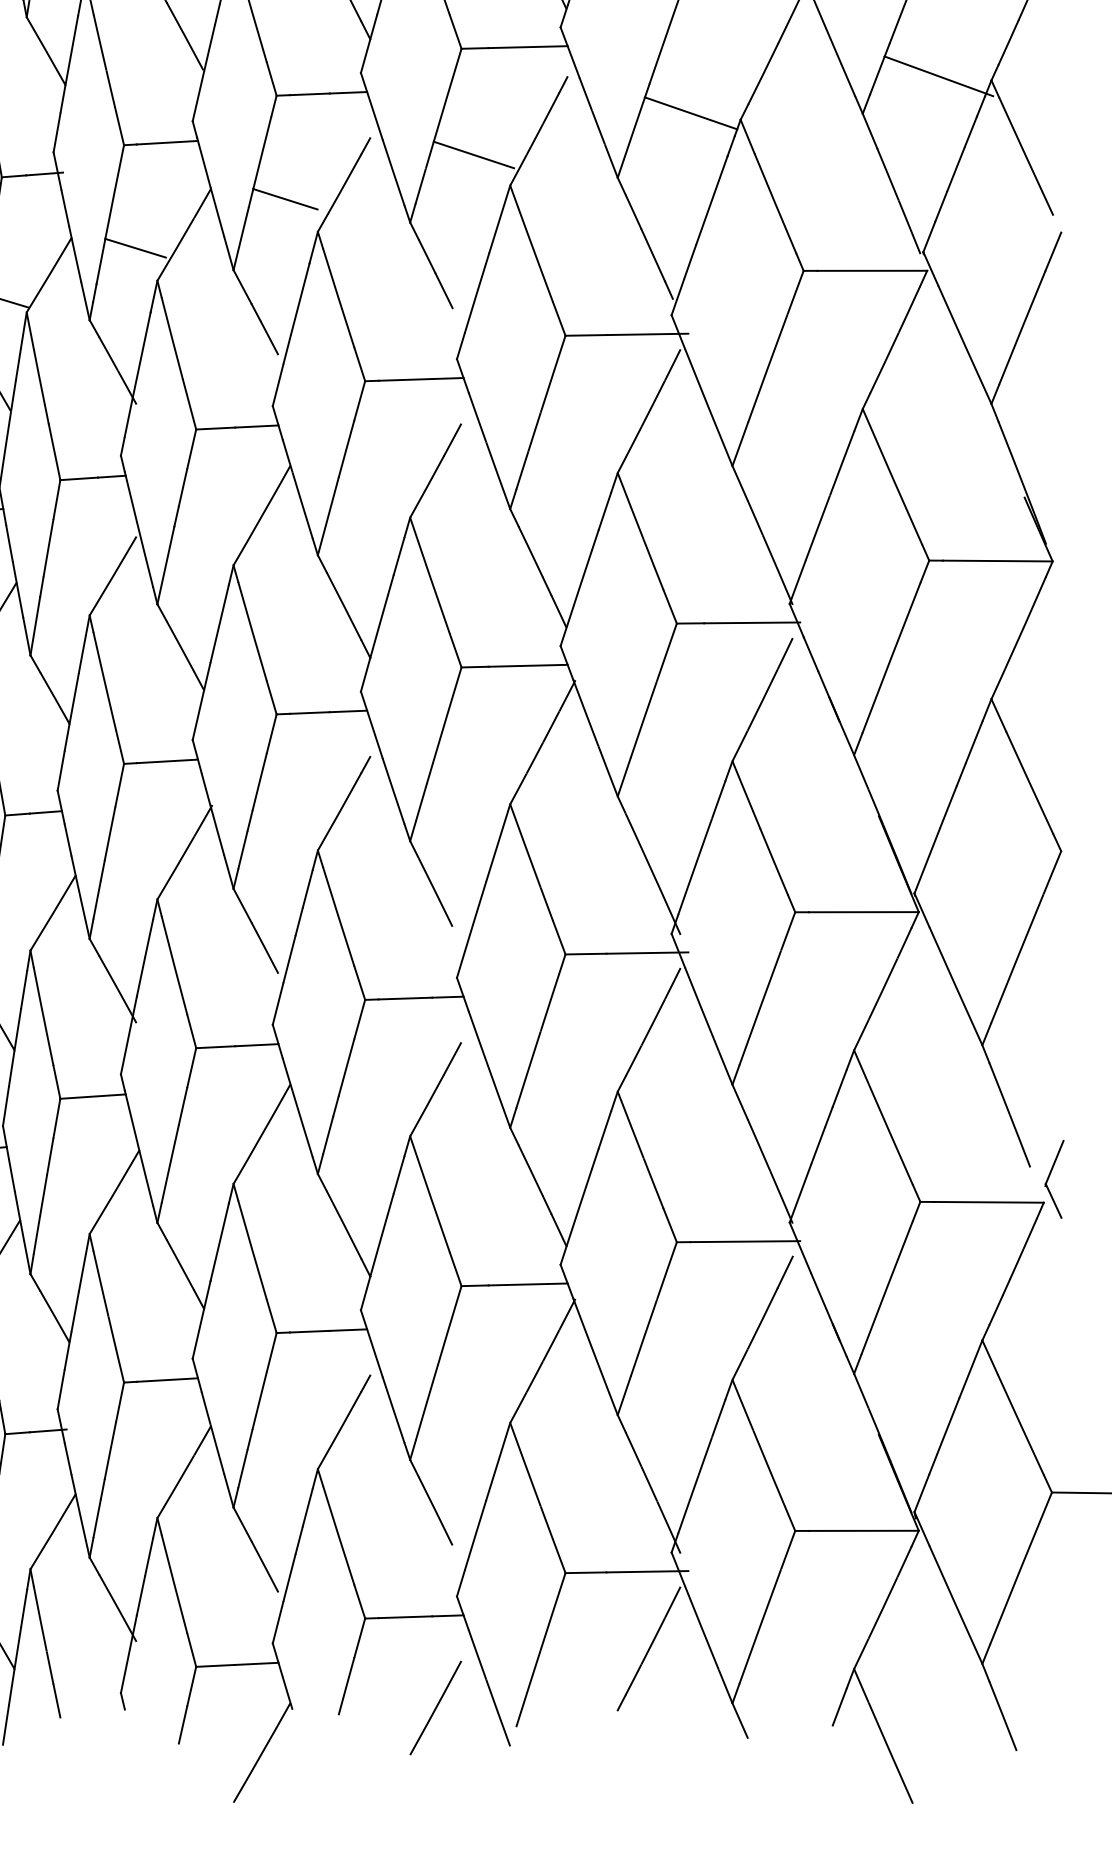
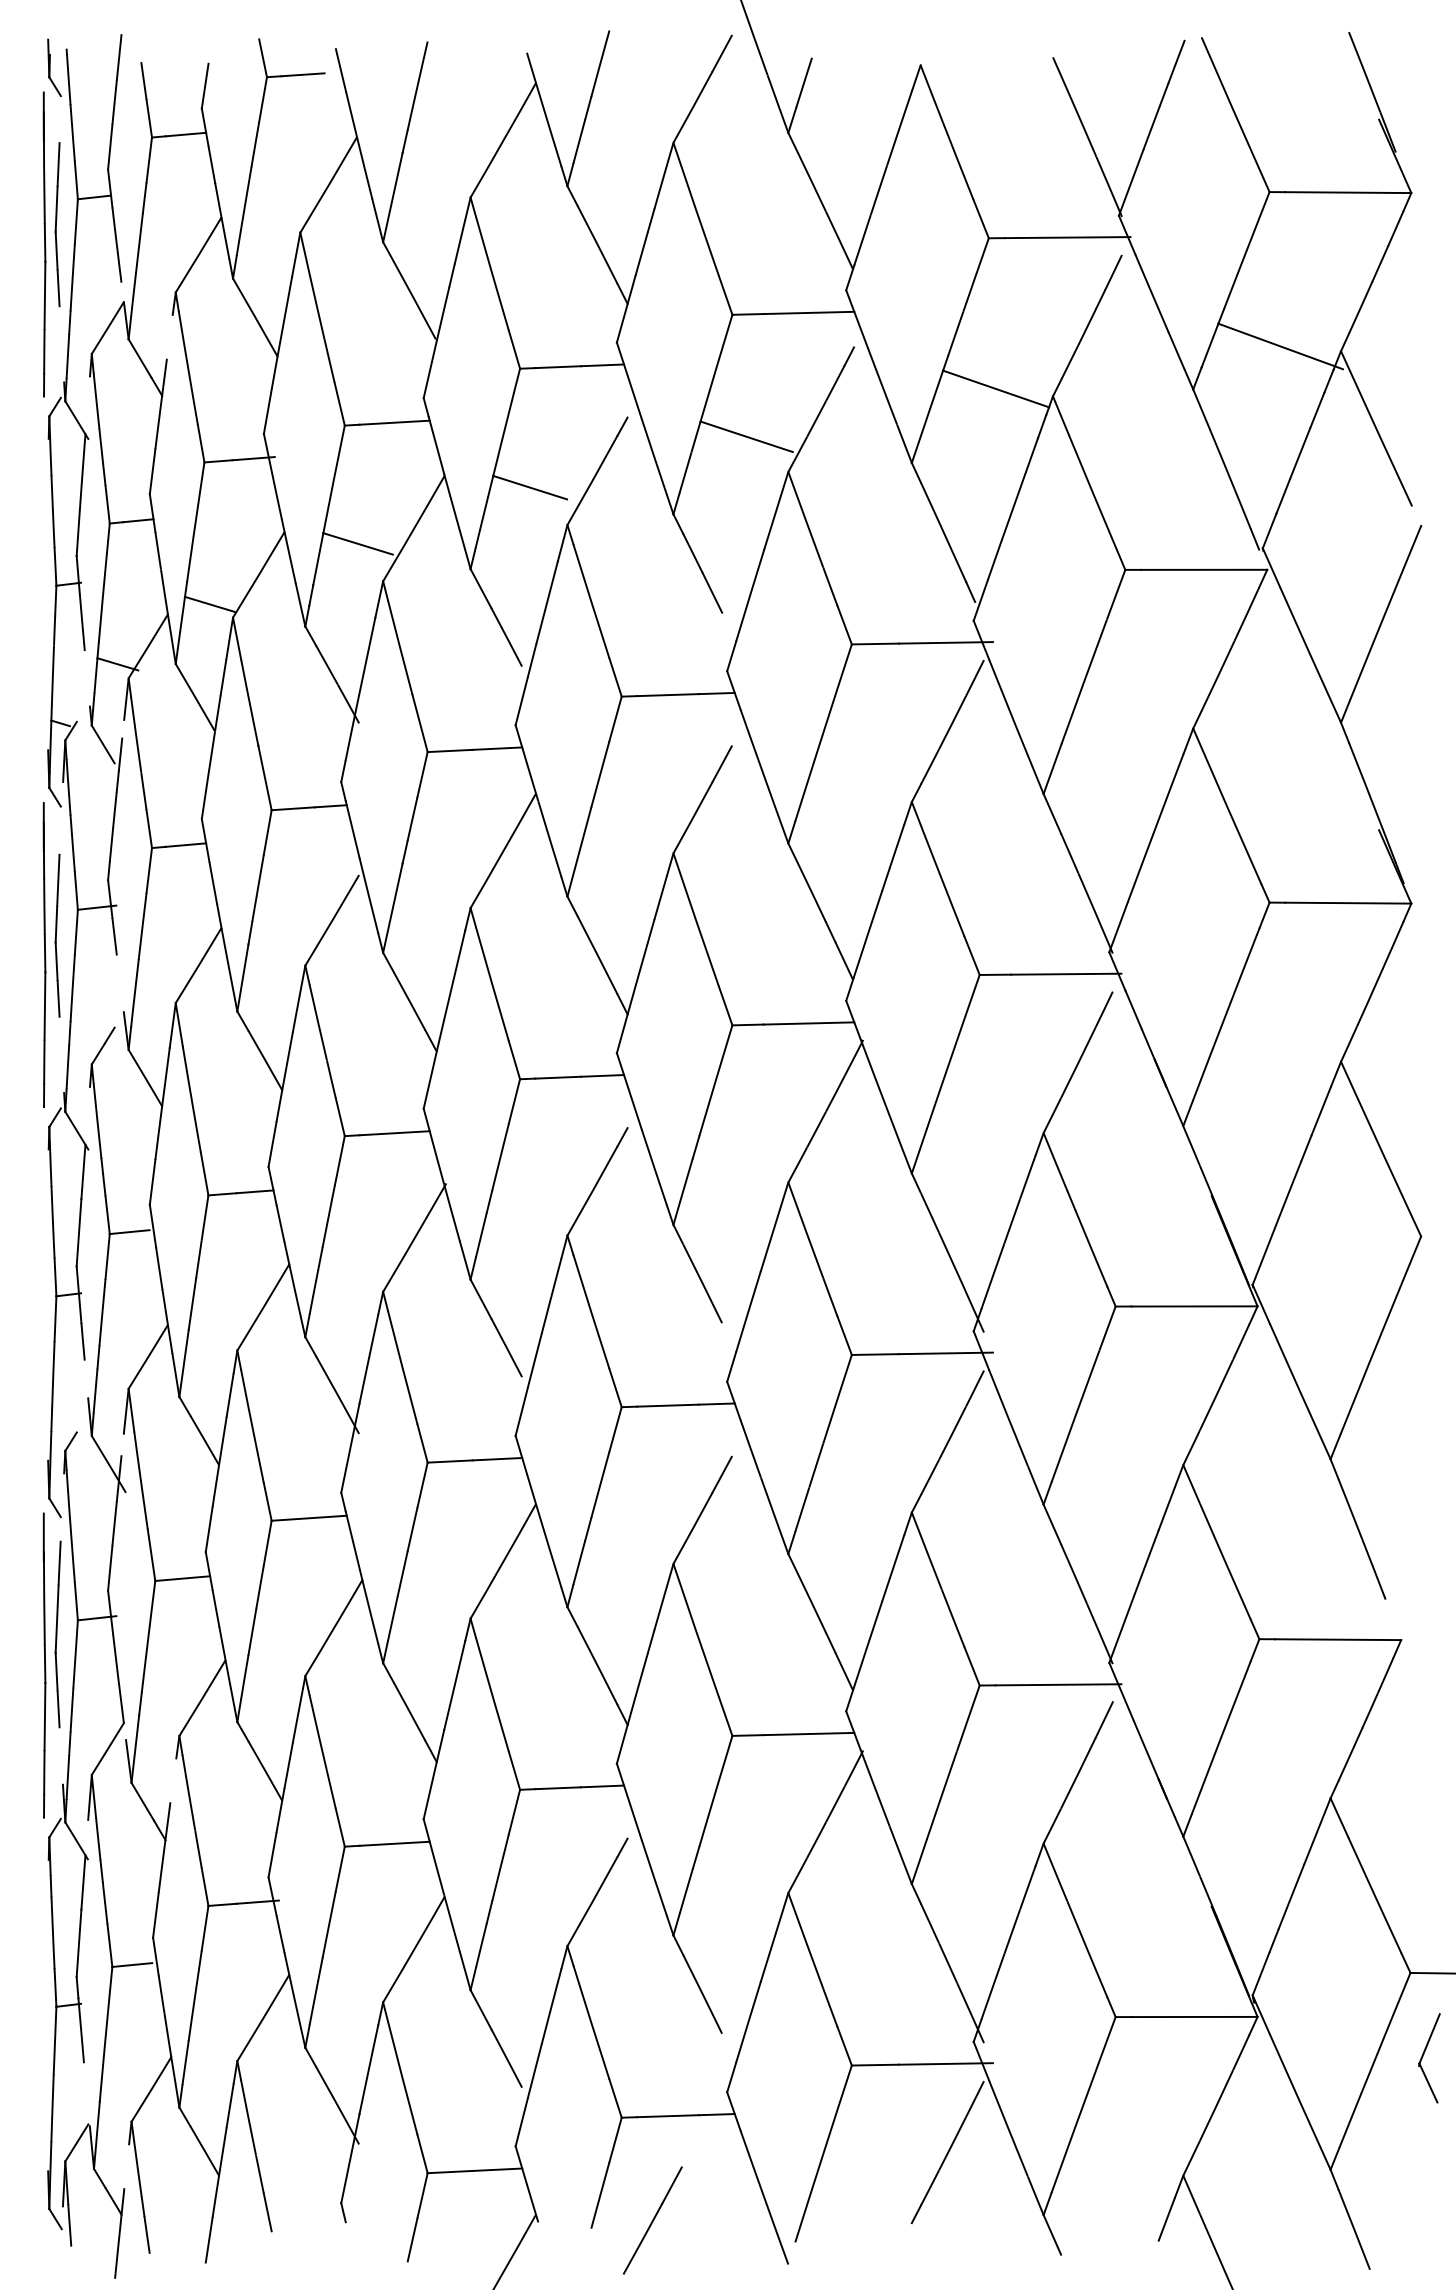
part: (1049, 1177) -> (1423, 2056), moved
line: (435, 1708) -> (652, 2220), moved

